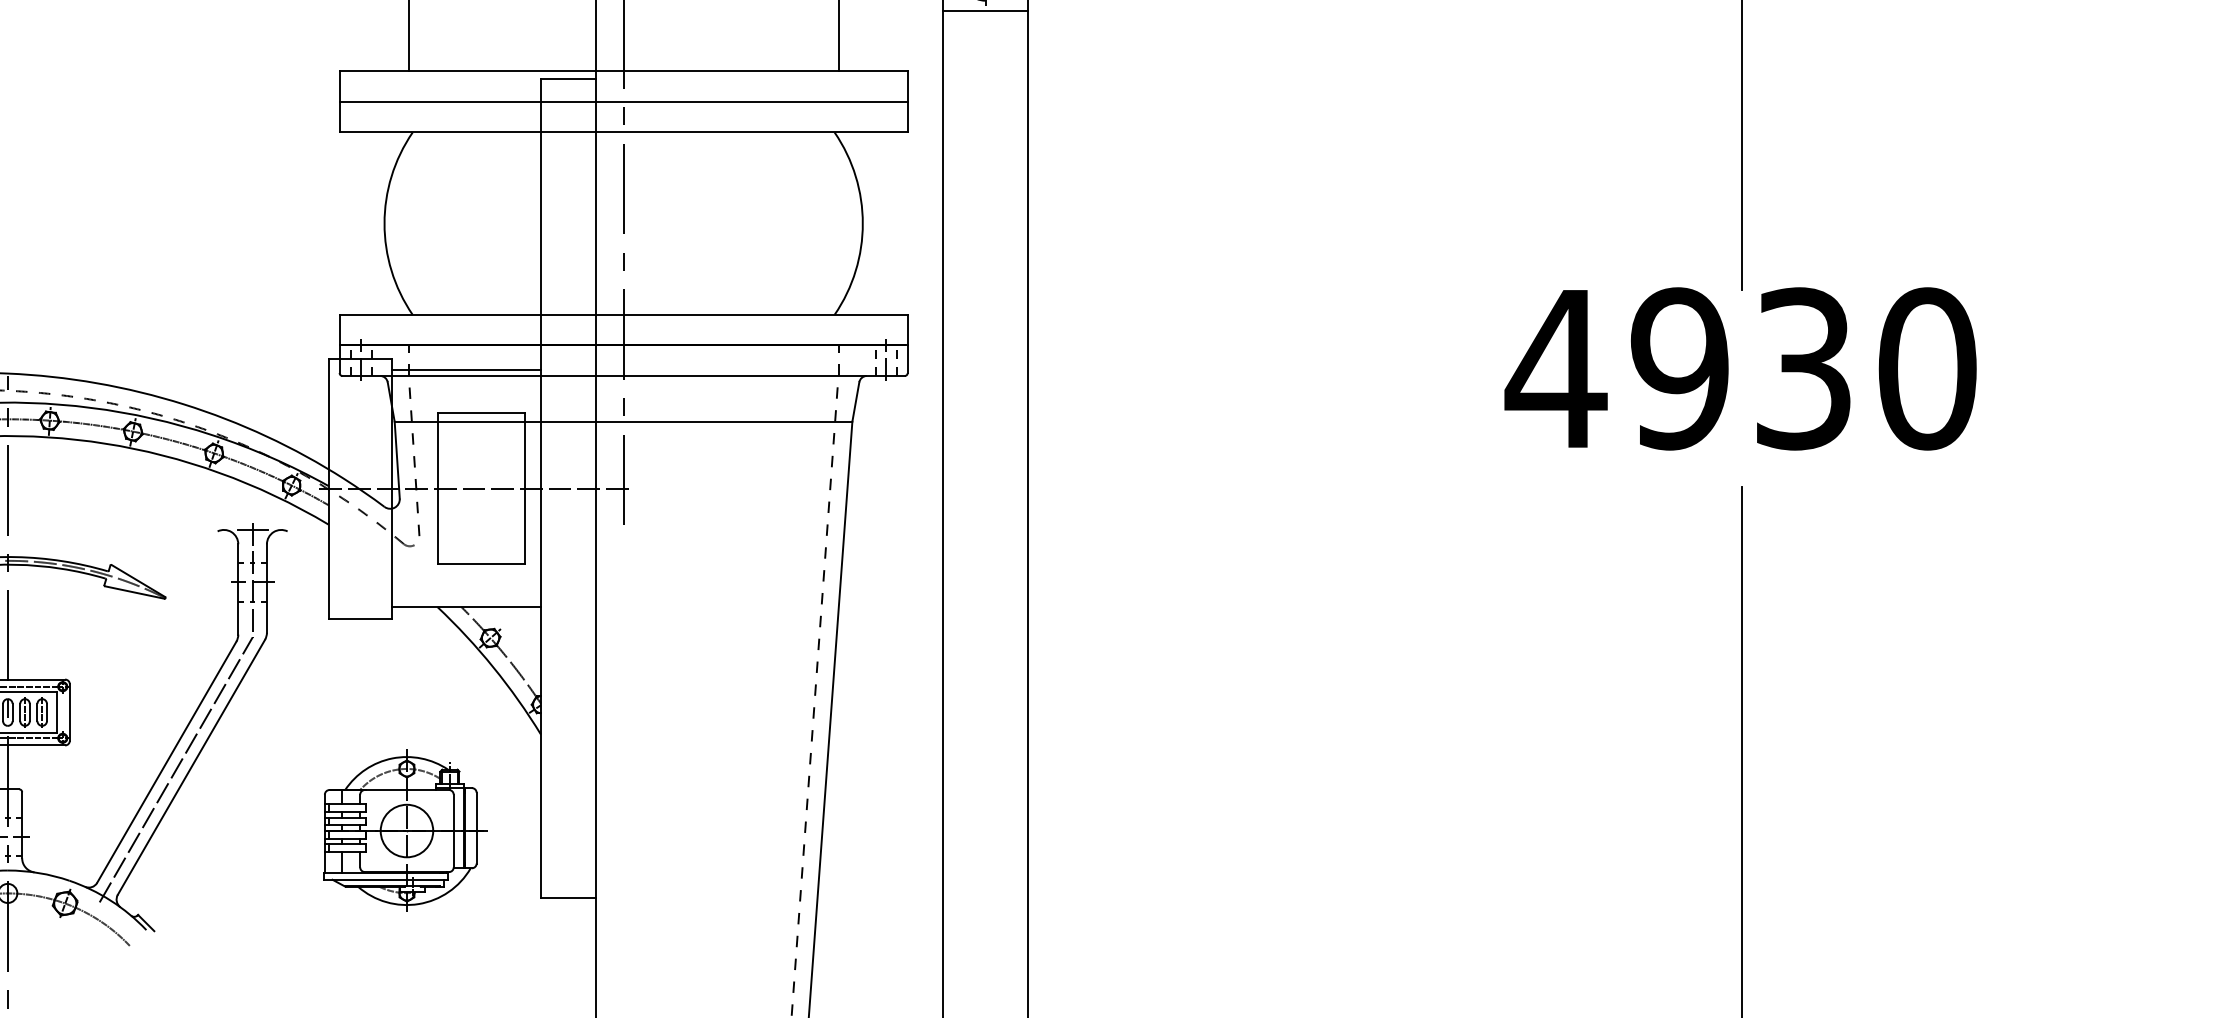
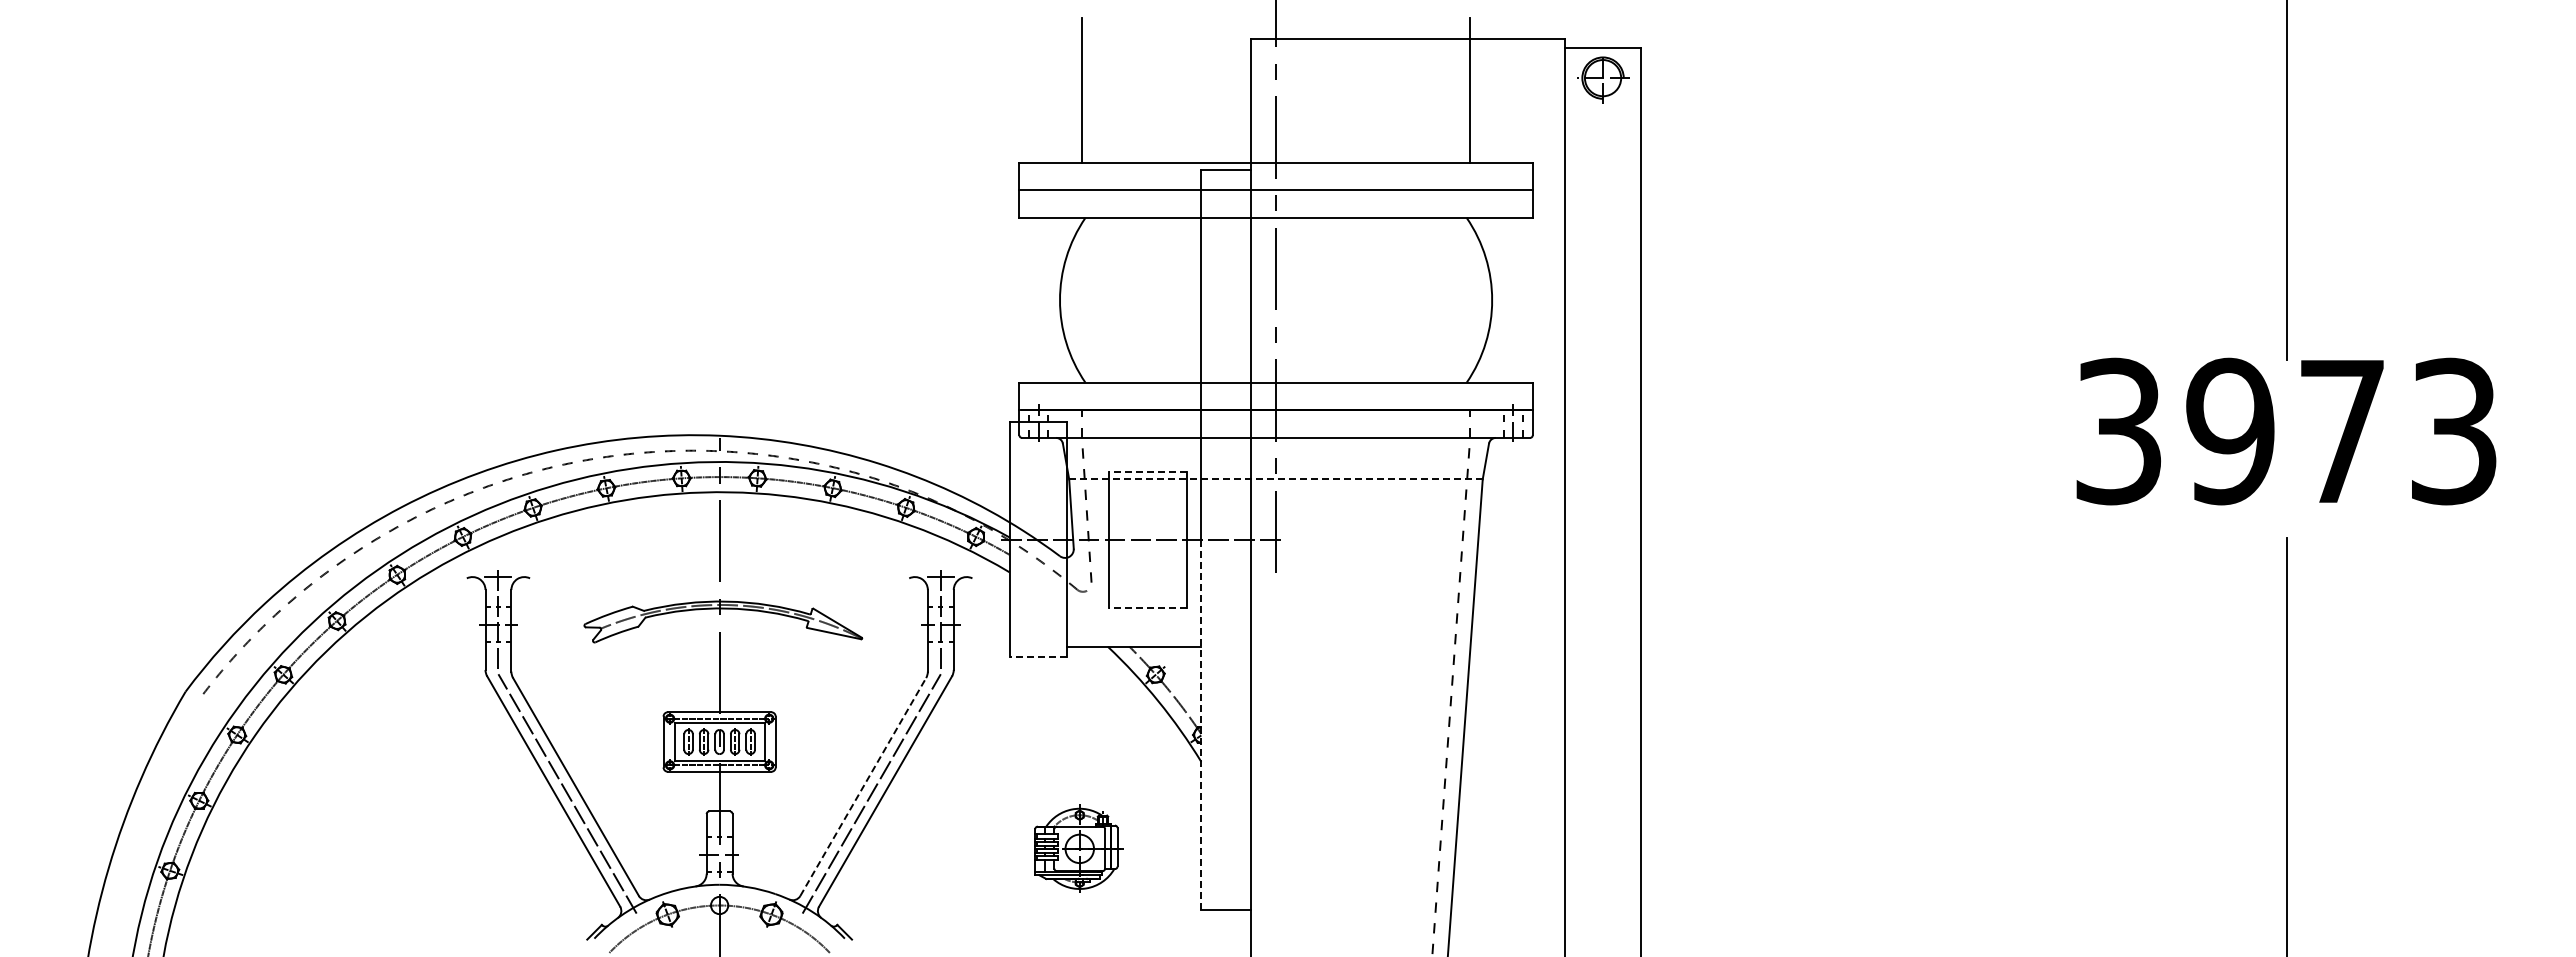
line: (984, 11) -> (1602, 108), removed
text: (1740, 368) -> (2285, 431), 4930 -> 3973
line: (466, 369) -> (1134, 432), removed
line: (481, 413) -> (1147, 471), solid -> dashed
line: (623, 421) -> (1275, 479), solid -> dashed
line: (481, 563) -> (1147, 607), solid -> dashed
line: (360, 618) -> (1038, 657), solid -> dashed
line: (541, 693) -> (1201, 724), solid -> dashed
line: (167, 762) -> (863, 787), solid -> dashed
part: (404, 830) -> (1078, 848), size x0.6

